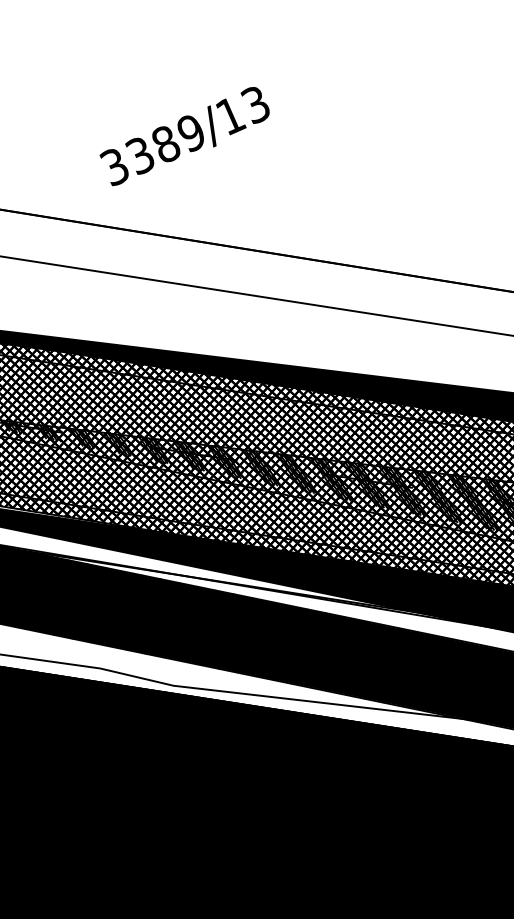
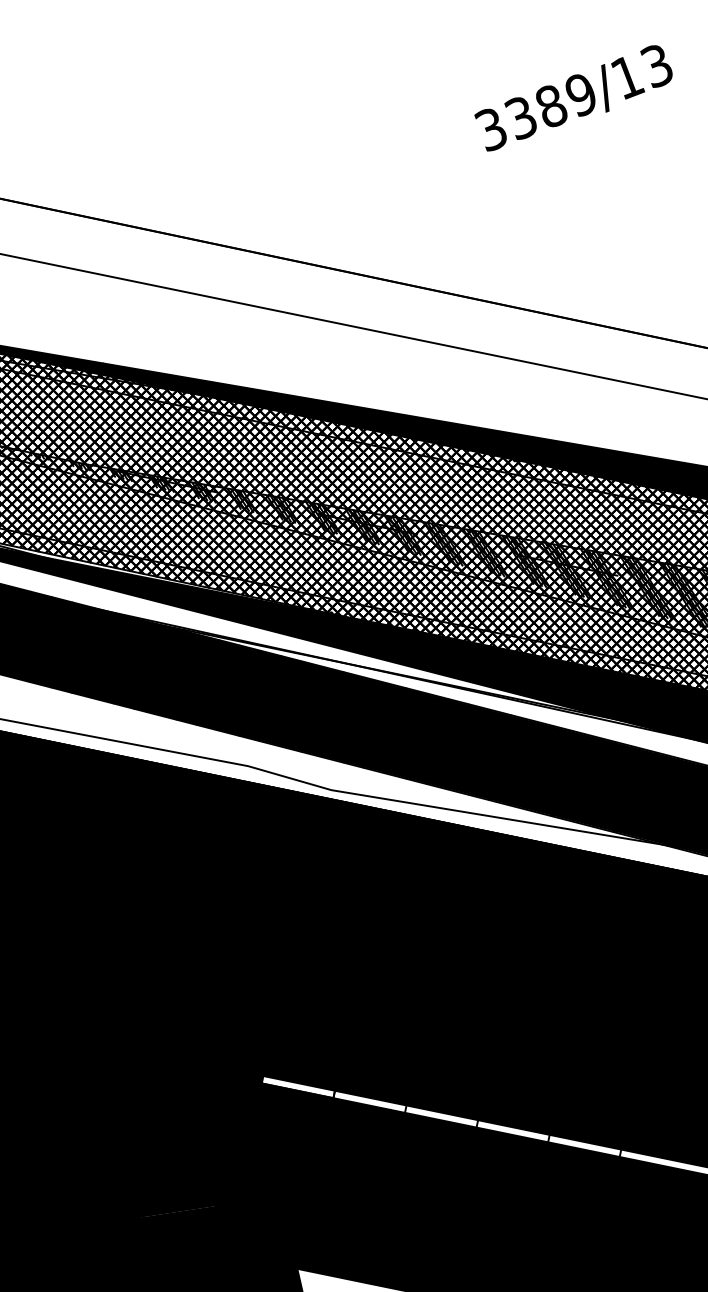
text: (184, 136) -> (573, 98), moved

